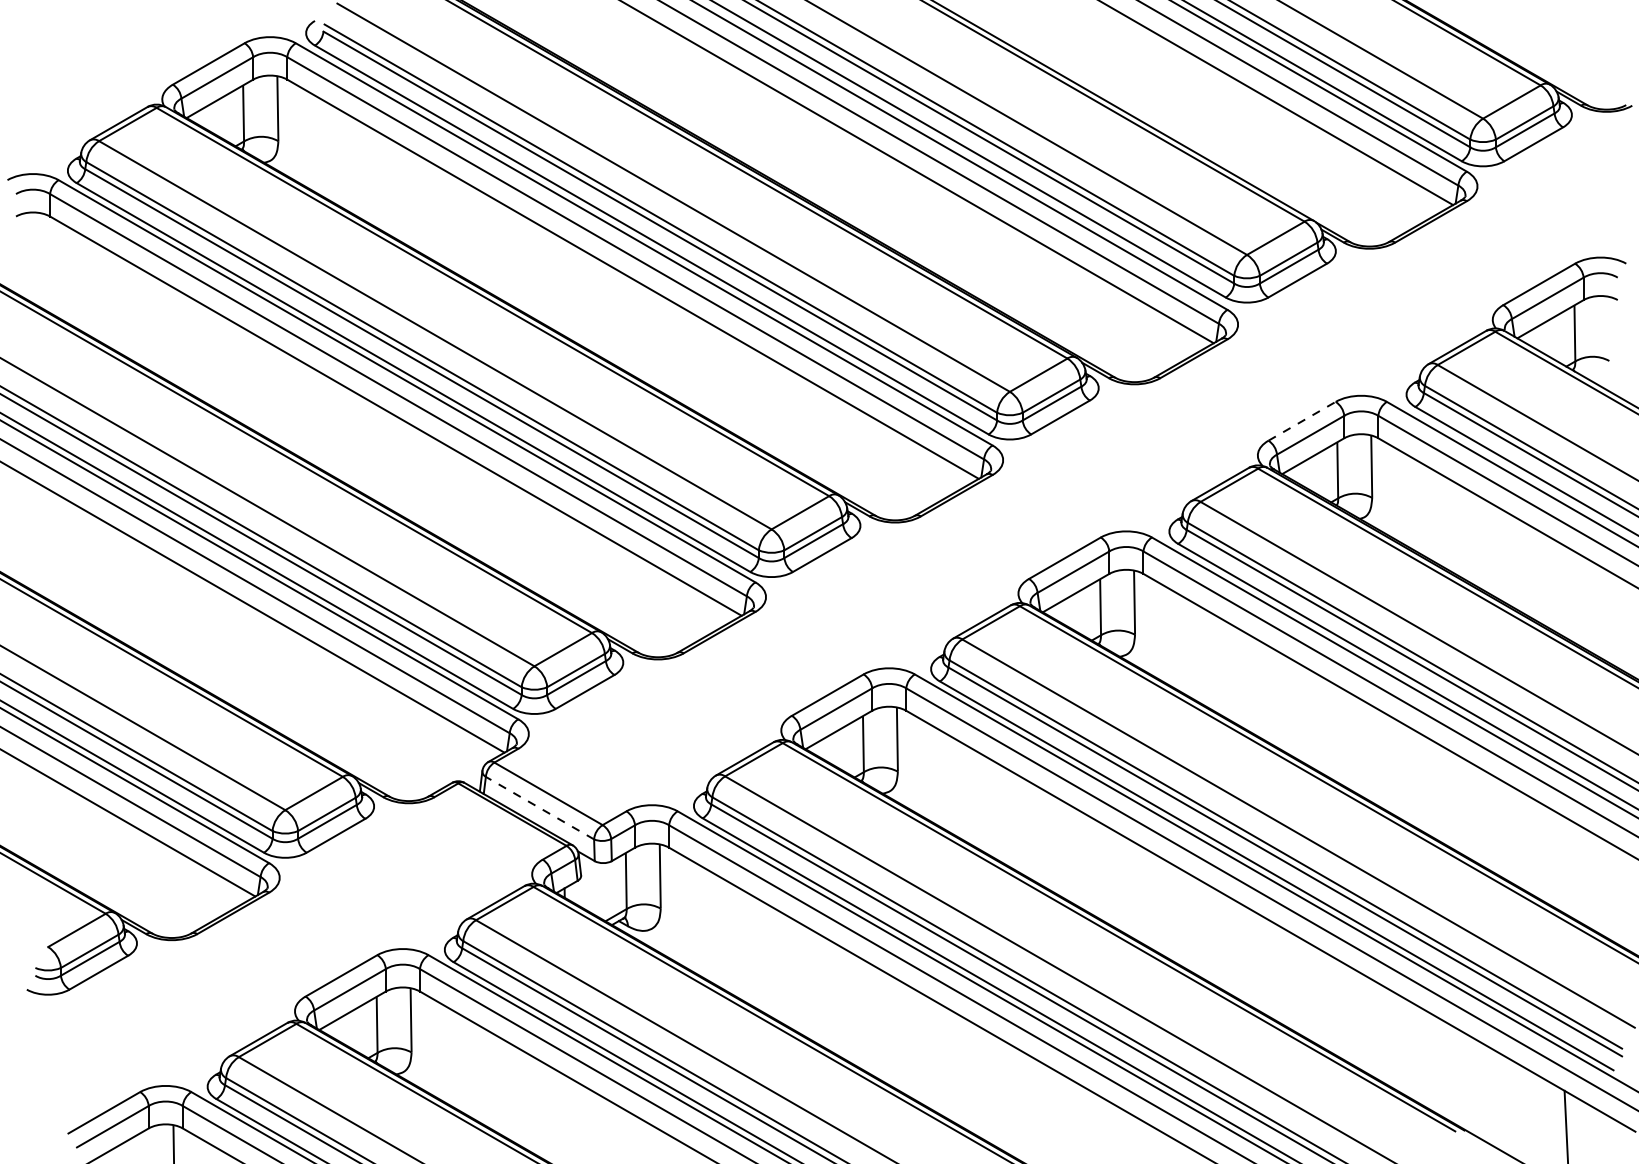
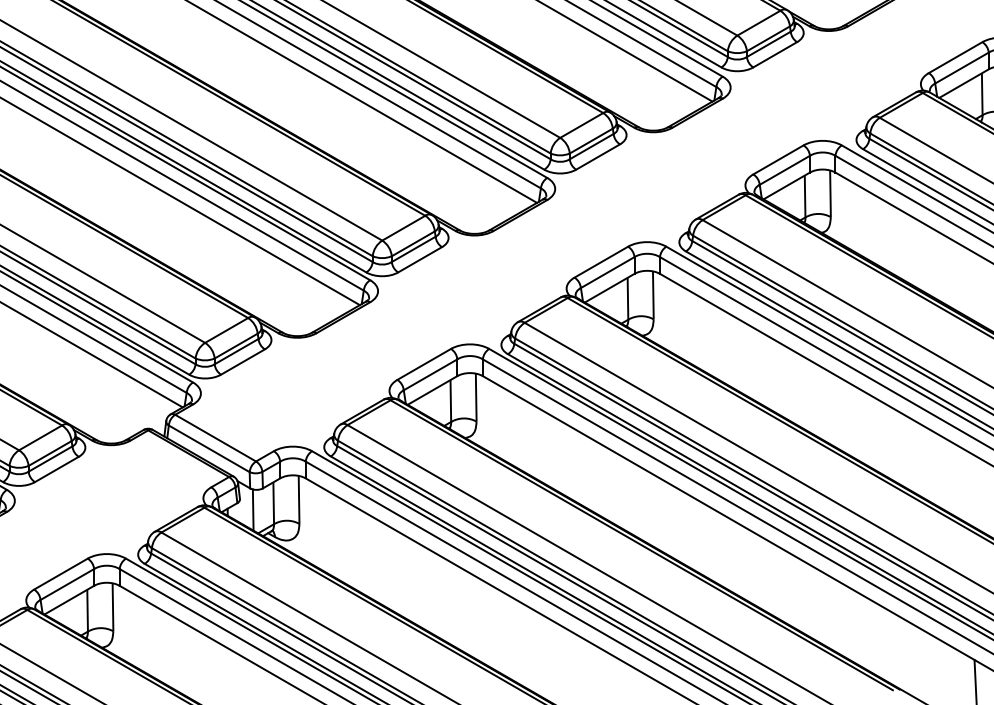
line: (1302, 421) -> (778, 160), dashed -> solid
line: (539, 807) -> (208, 448), dashed -> solid
line: (598, 889) -> (252, 509), added

